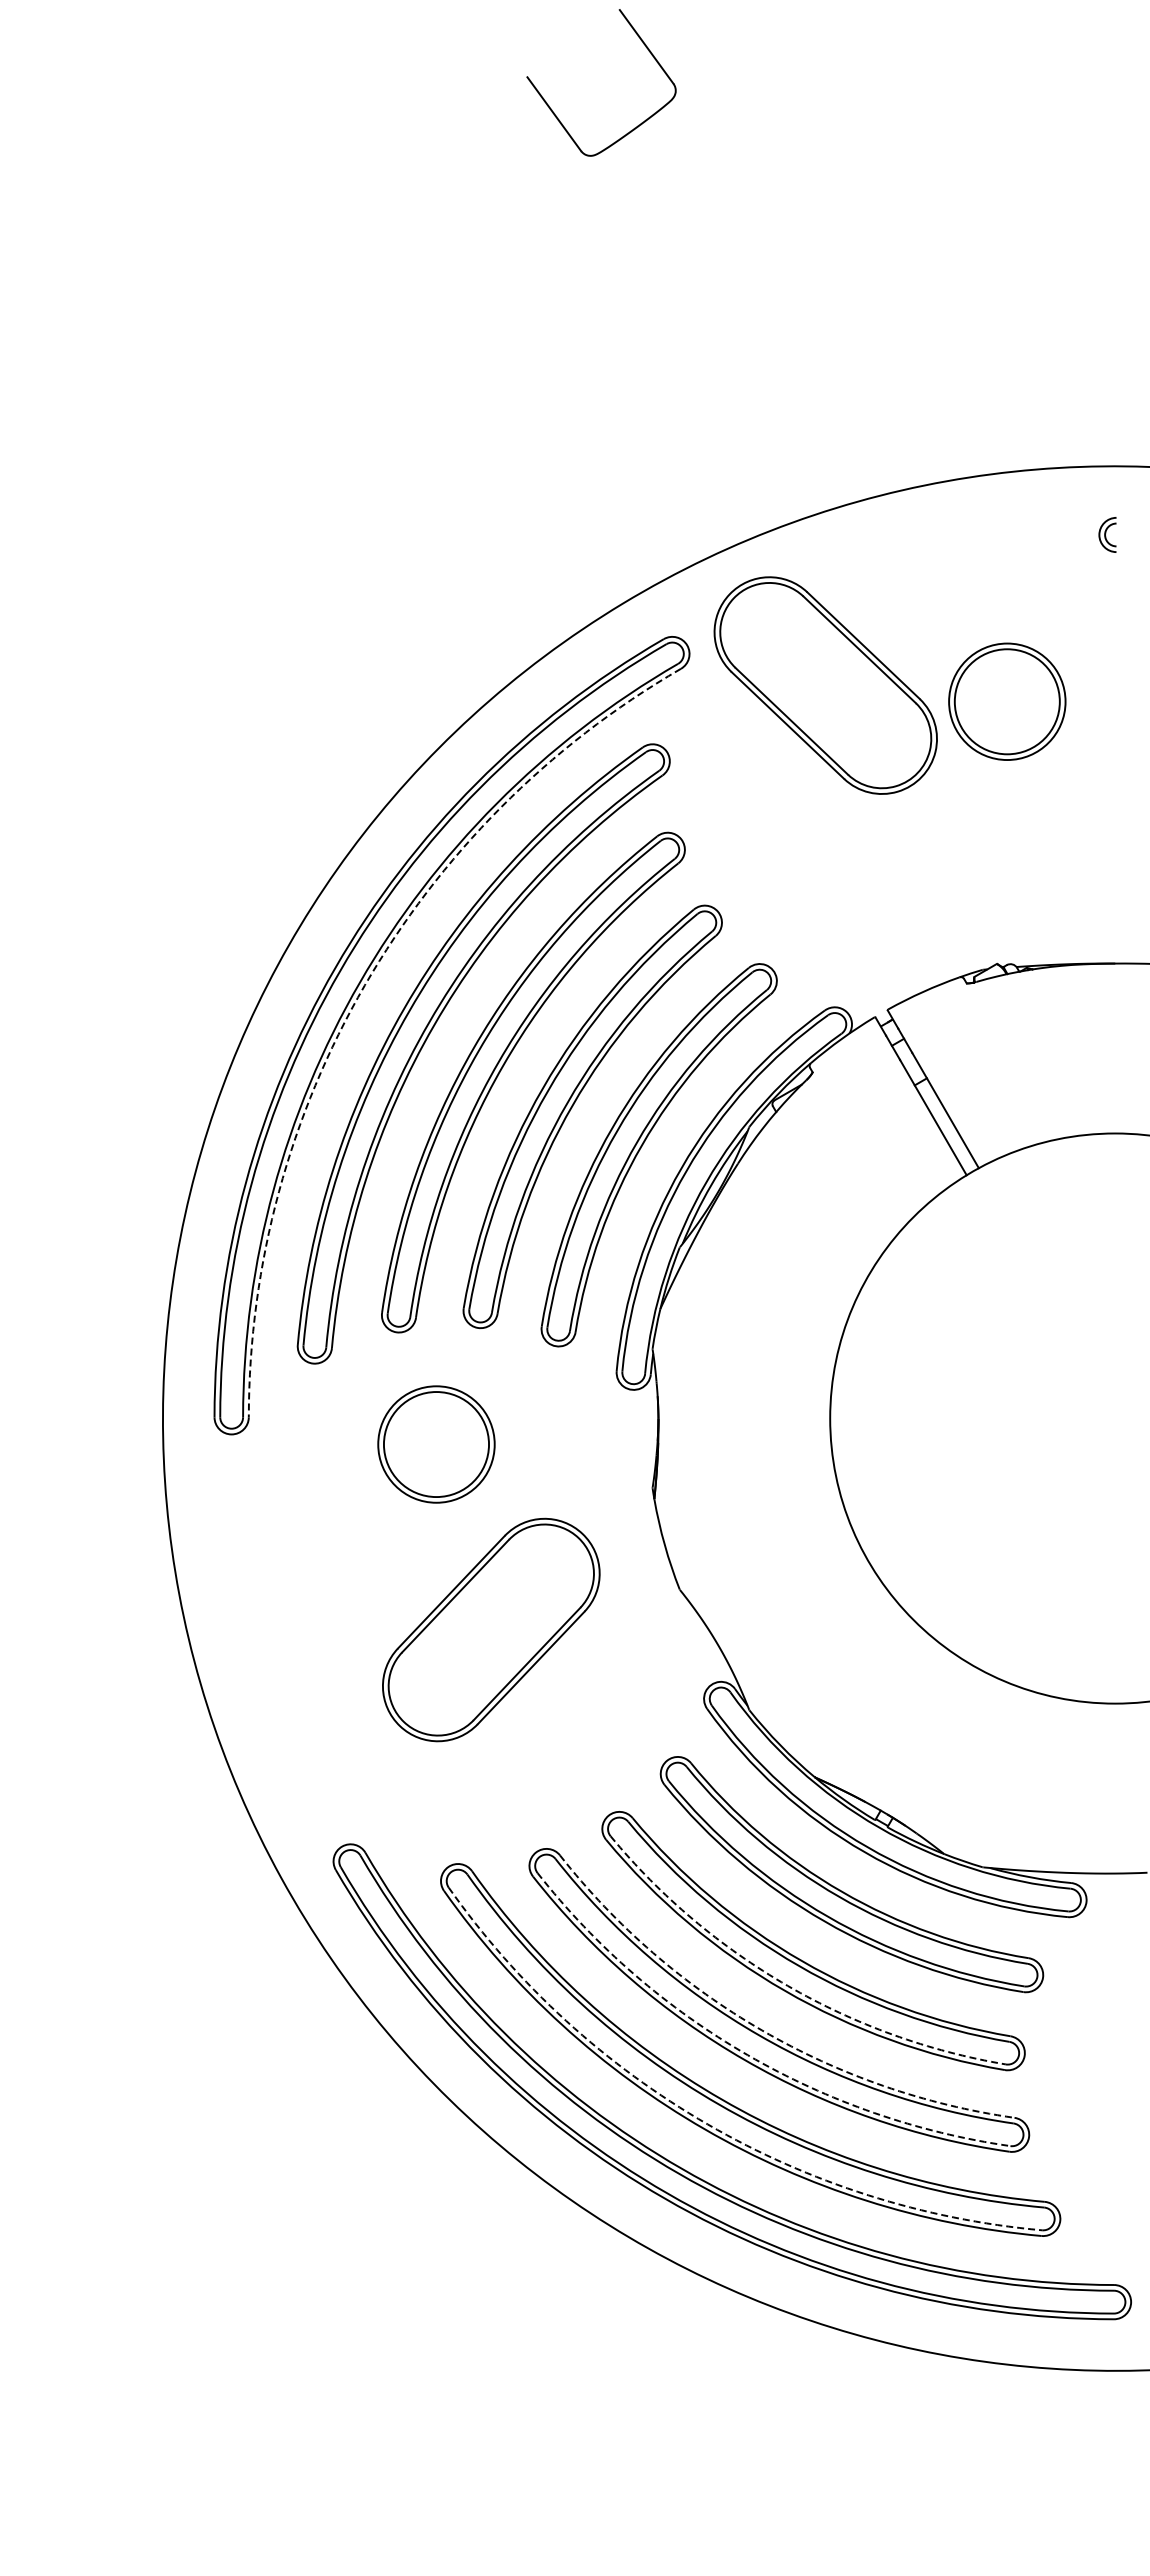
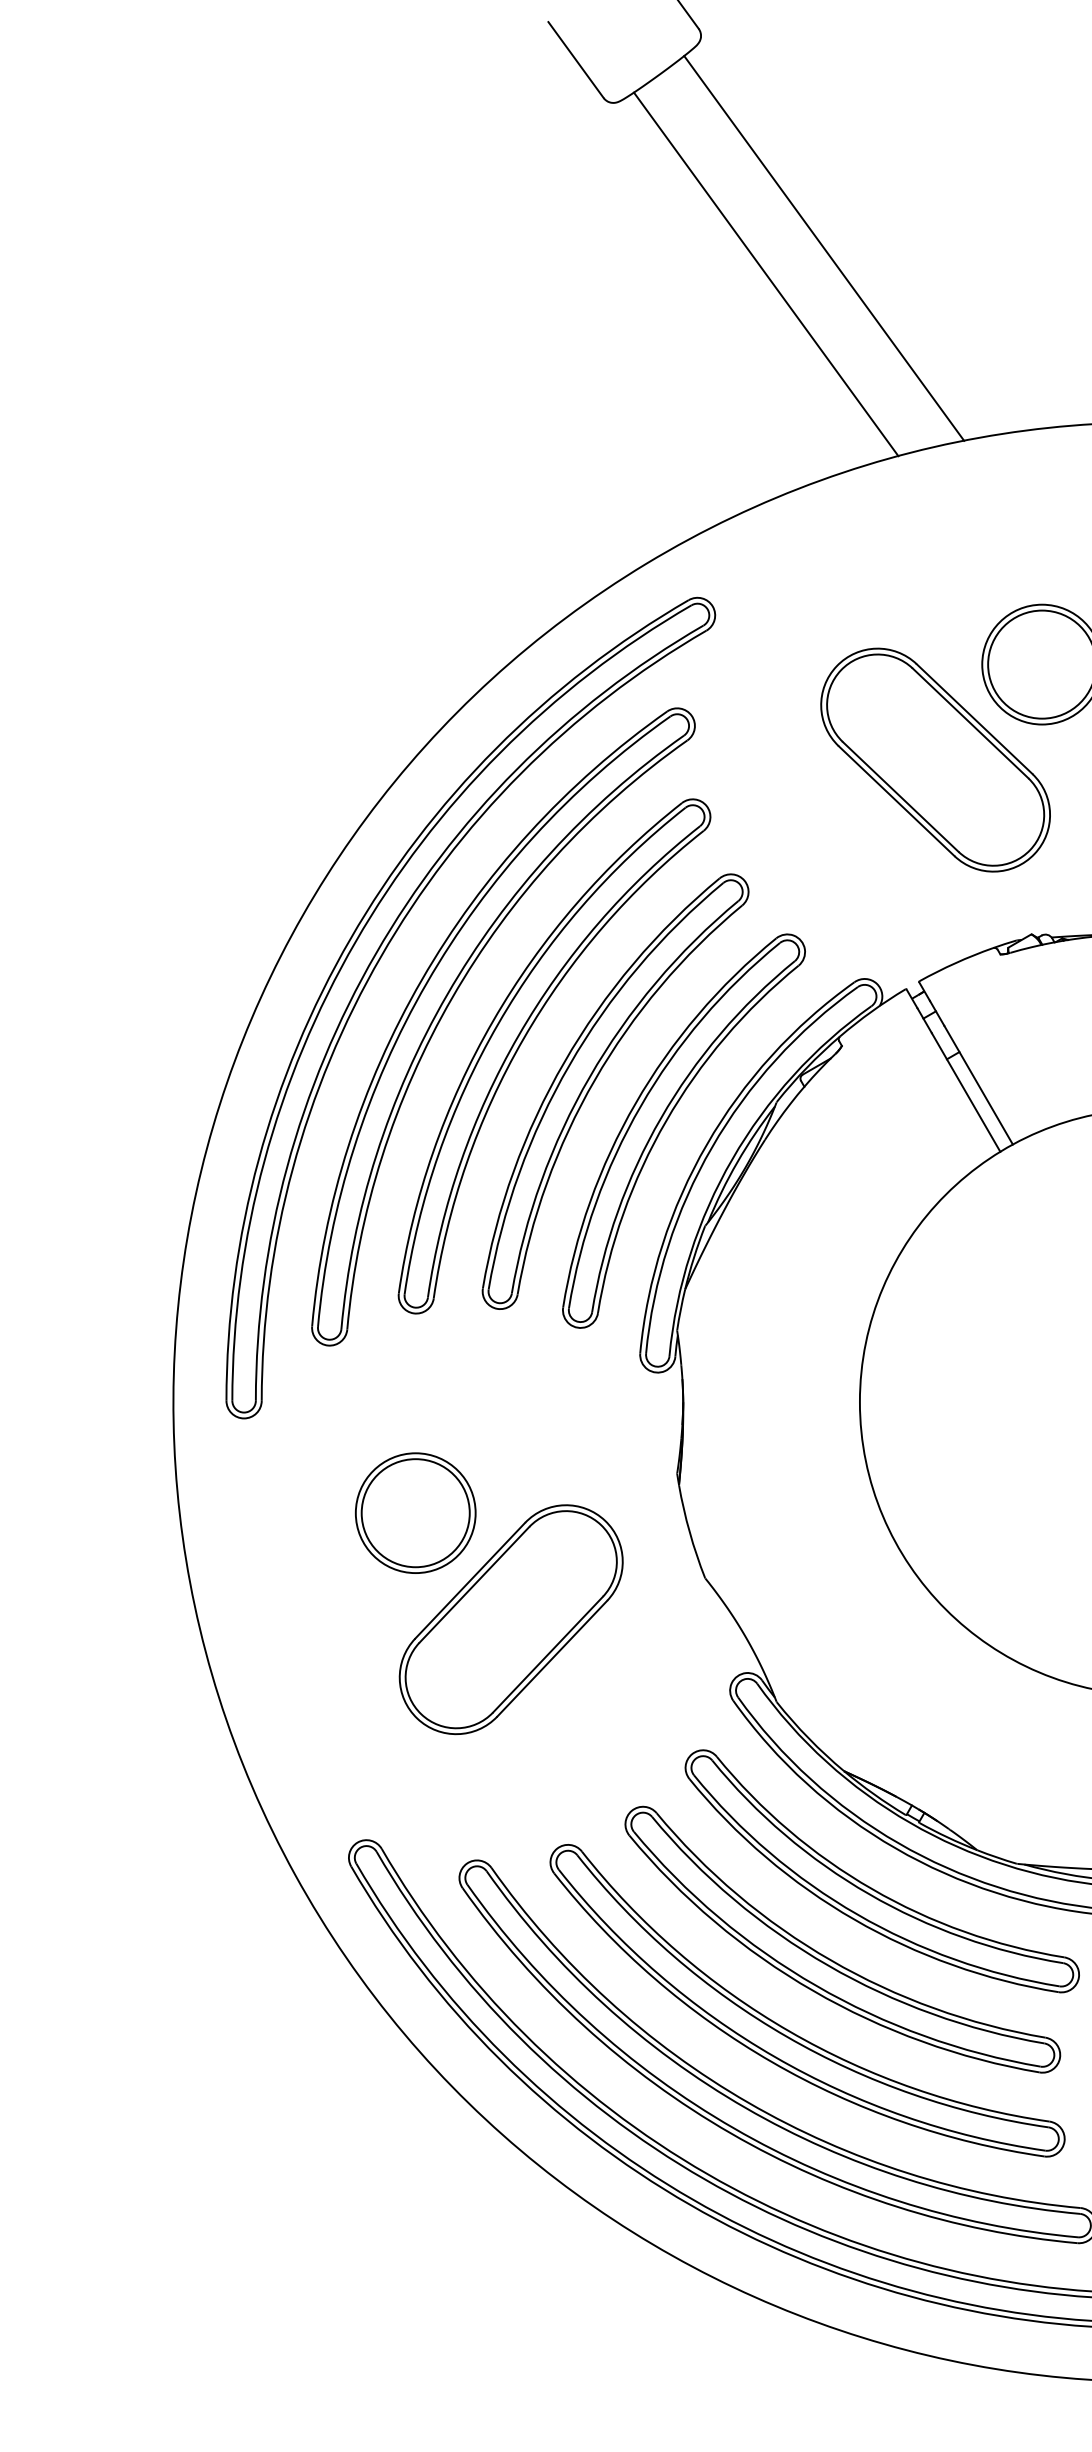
line: (795, 297) -> (824, 248), added
line: (738, 322) -> (765, 274), added
part: (825, 685) -> (935, 760), moved
arc: (364, 985) -> (380, 956), dashed -> solid
part: (436, 1444) -> (415, 1513), moved
arc: (787, 1985) -> (815, 1985), dashed -> solid
arc: (762, 2030) -> (790, 2031), dashed -> solid
arc: (747, 2055) -> (774, 2057), dashed -> solid
arc: (707, 2124) -> (733, 2128), dashed -> solid

